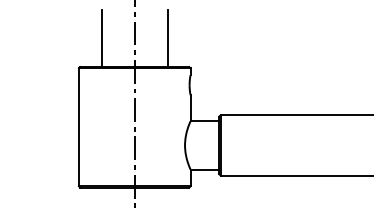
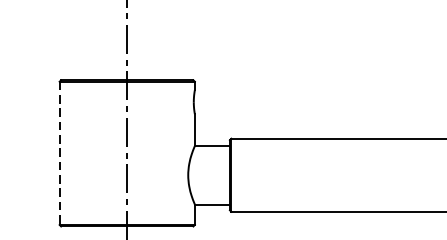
line: (101, 38) -> (86, 45), removed
line: (167, 38) -> (166, 45), removed
line: (79, 127) -> (60, 153), solid -> dashed

